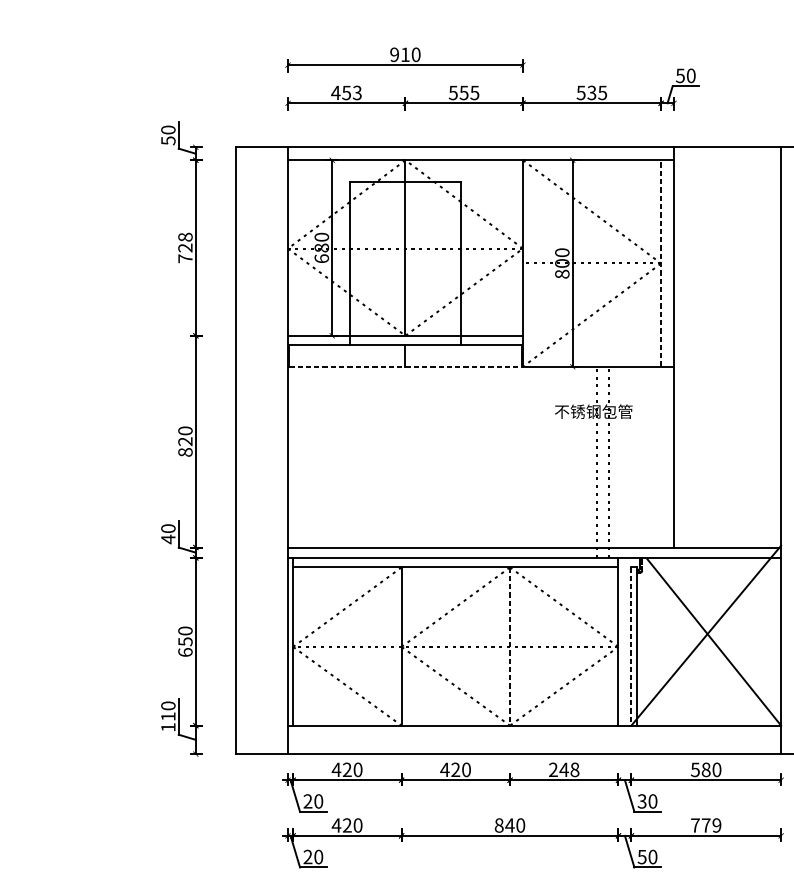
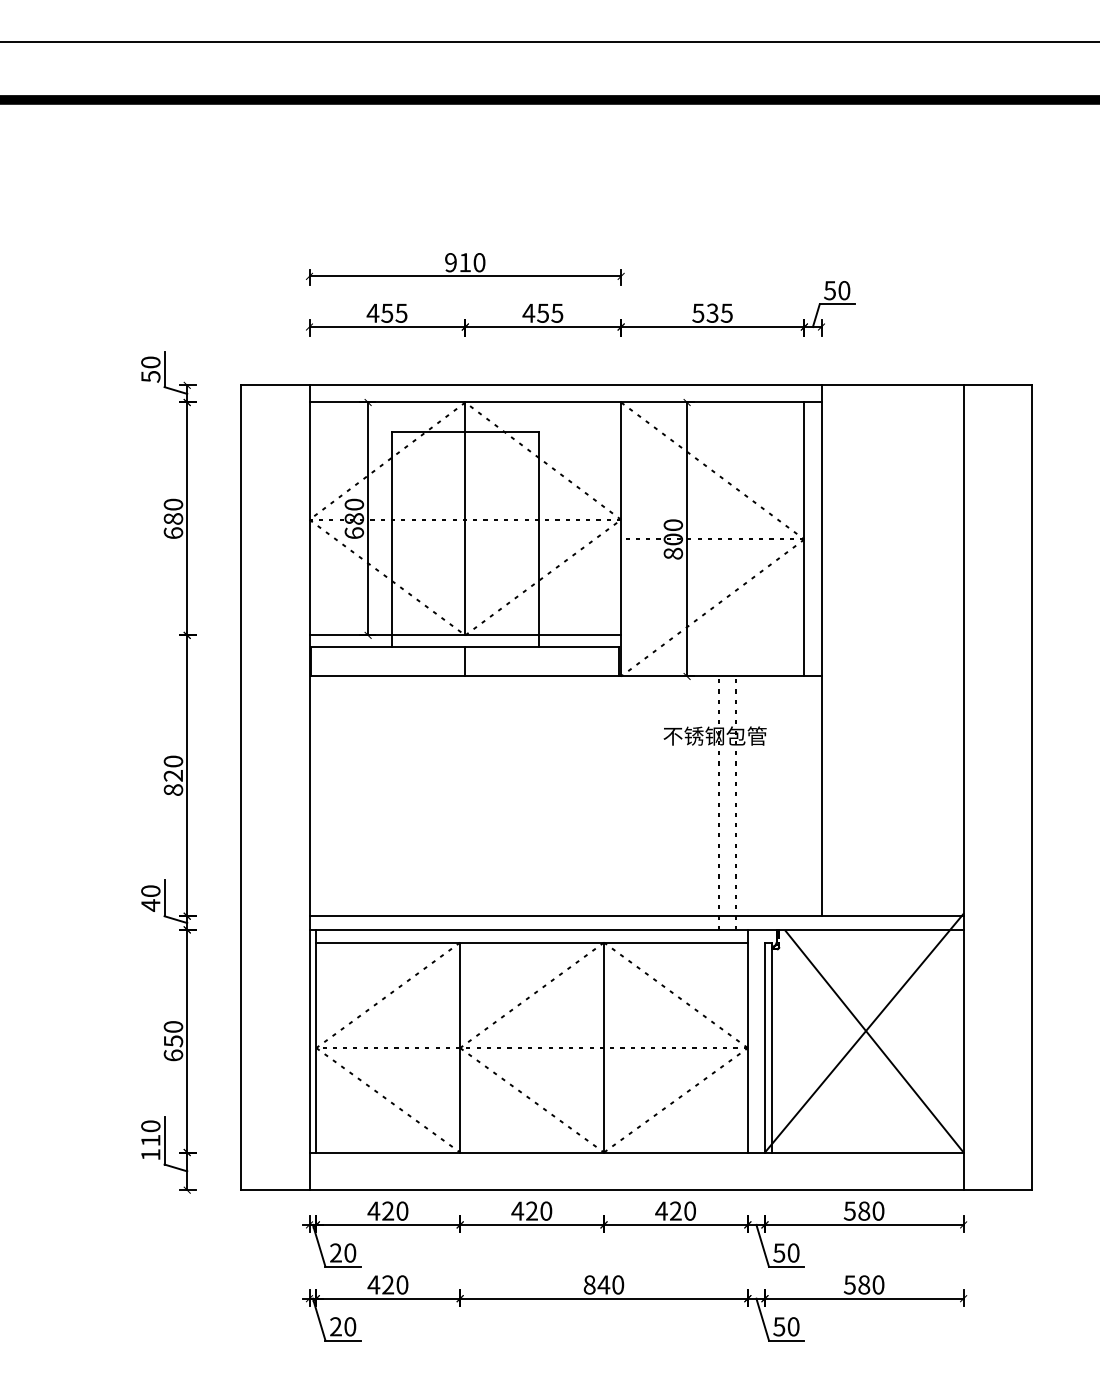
text: (357, 92) -> (401, 312), 453 -> 455
text: (453, 92) -> (528, 312), 555 -> 455
text: (185, 247) -> (173, 518), 728 -> 680
line: (661, 263) -> (804, 539), dashed -> solid
line: (405, 366) -> (465, 676), dashed -> solid
line: (510, 646) -> (604, 1047), dashed -> solid
line: (631, 646) -> (764, 1047), dashed -> solid
text: (563, 769) -> (675, 1210), 248 -> 420
text: (642, 801) -> (779, 1252), 30 -> 50
text: (705, 825) -> (863, 1284), 779 -> 580

